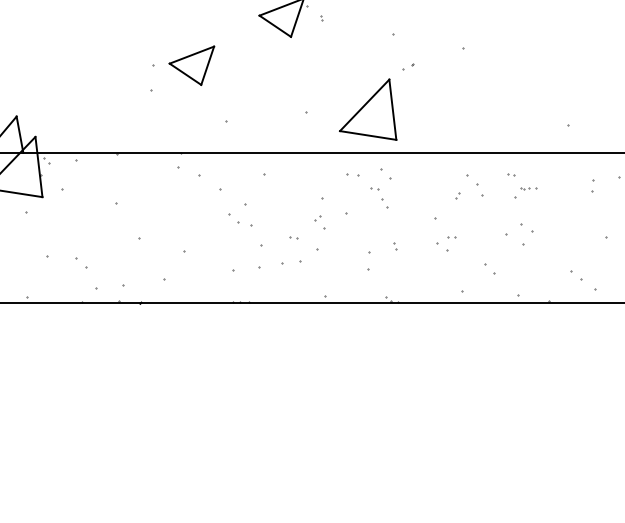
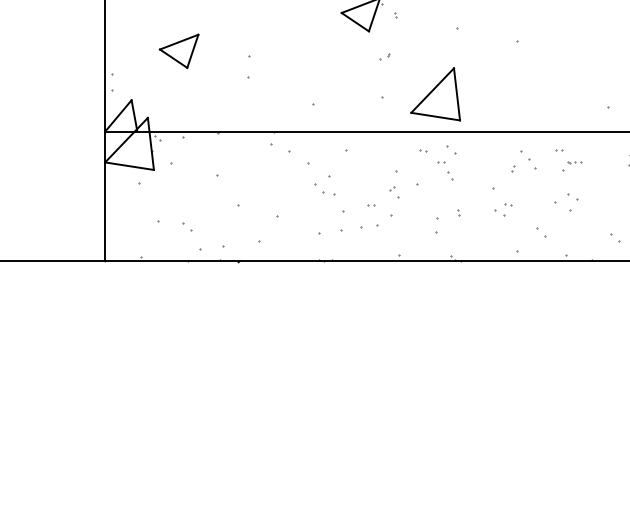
part: (191, 64) -> (178, 50), moved
part: (408, 65) -> (384, 56), moved
part: (354, 174) -> (423, 150), size x0.62

